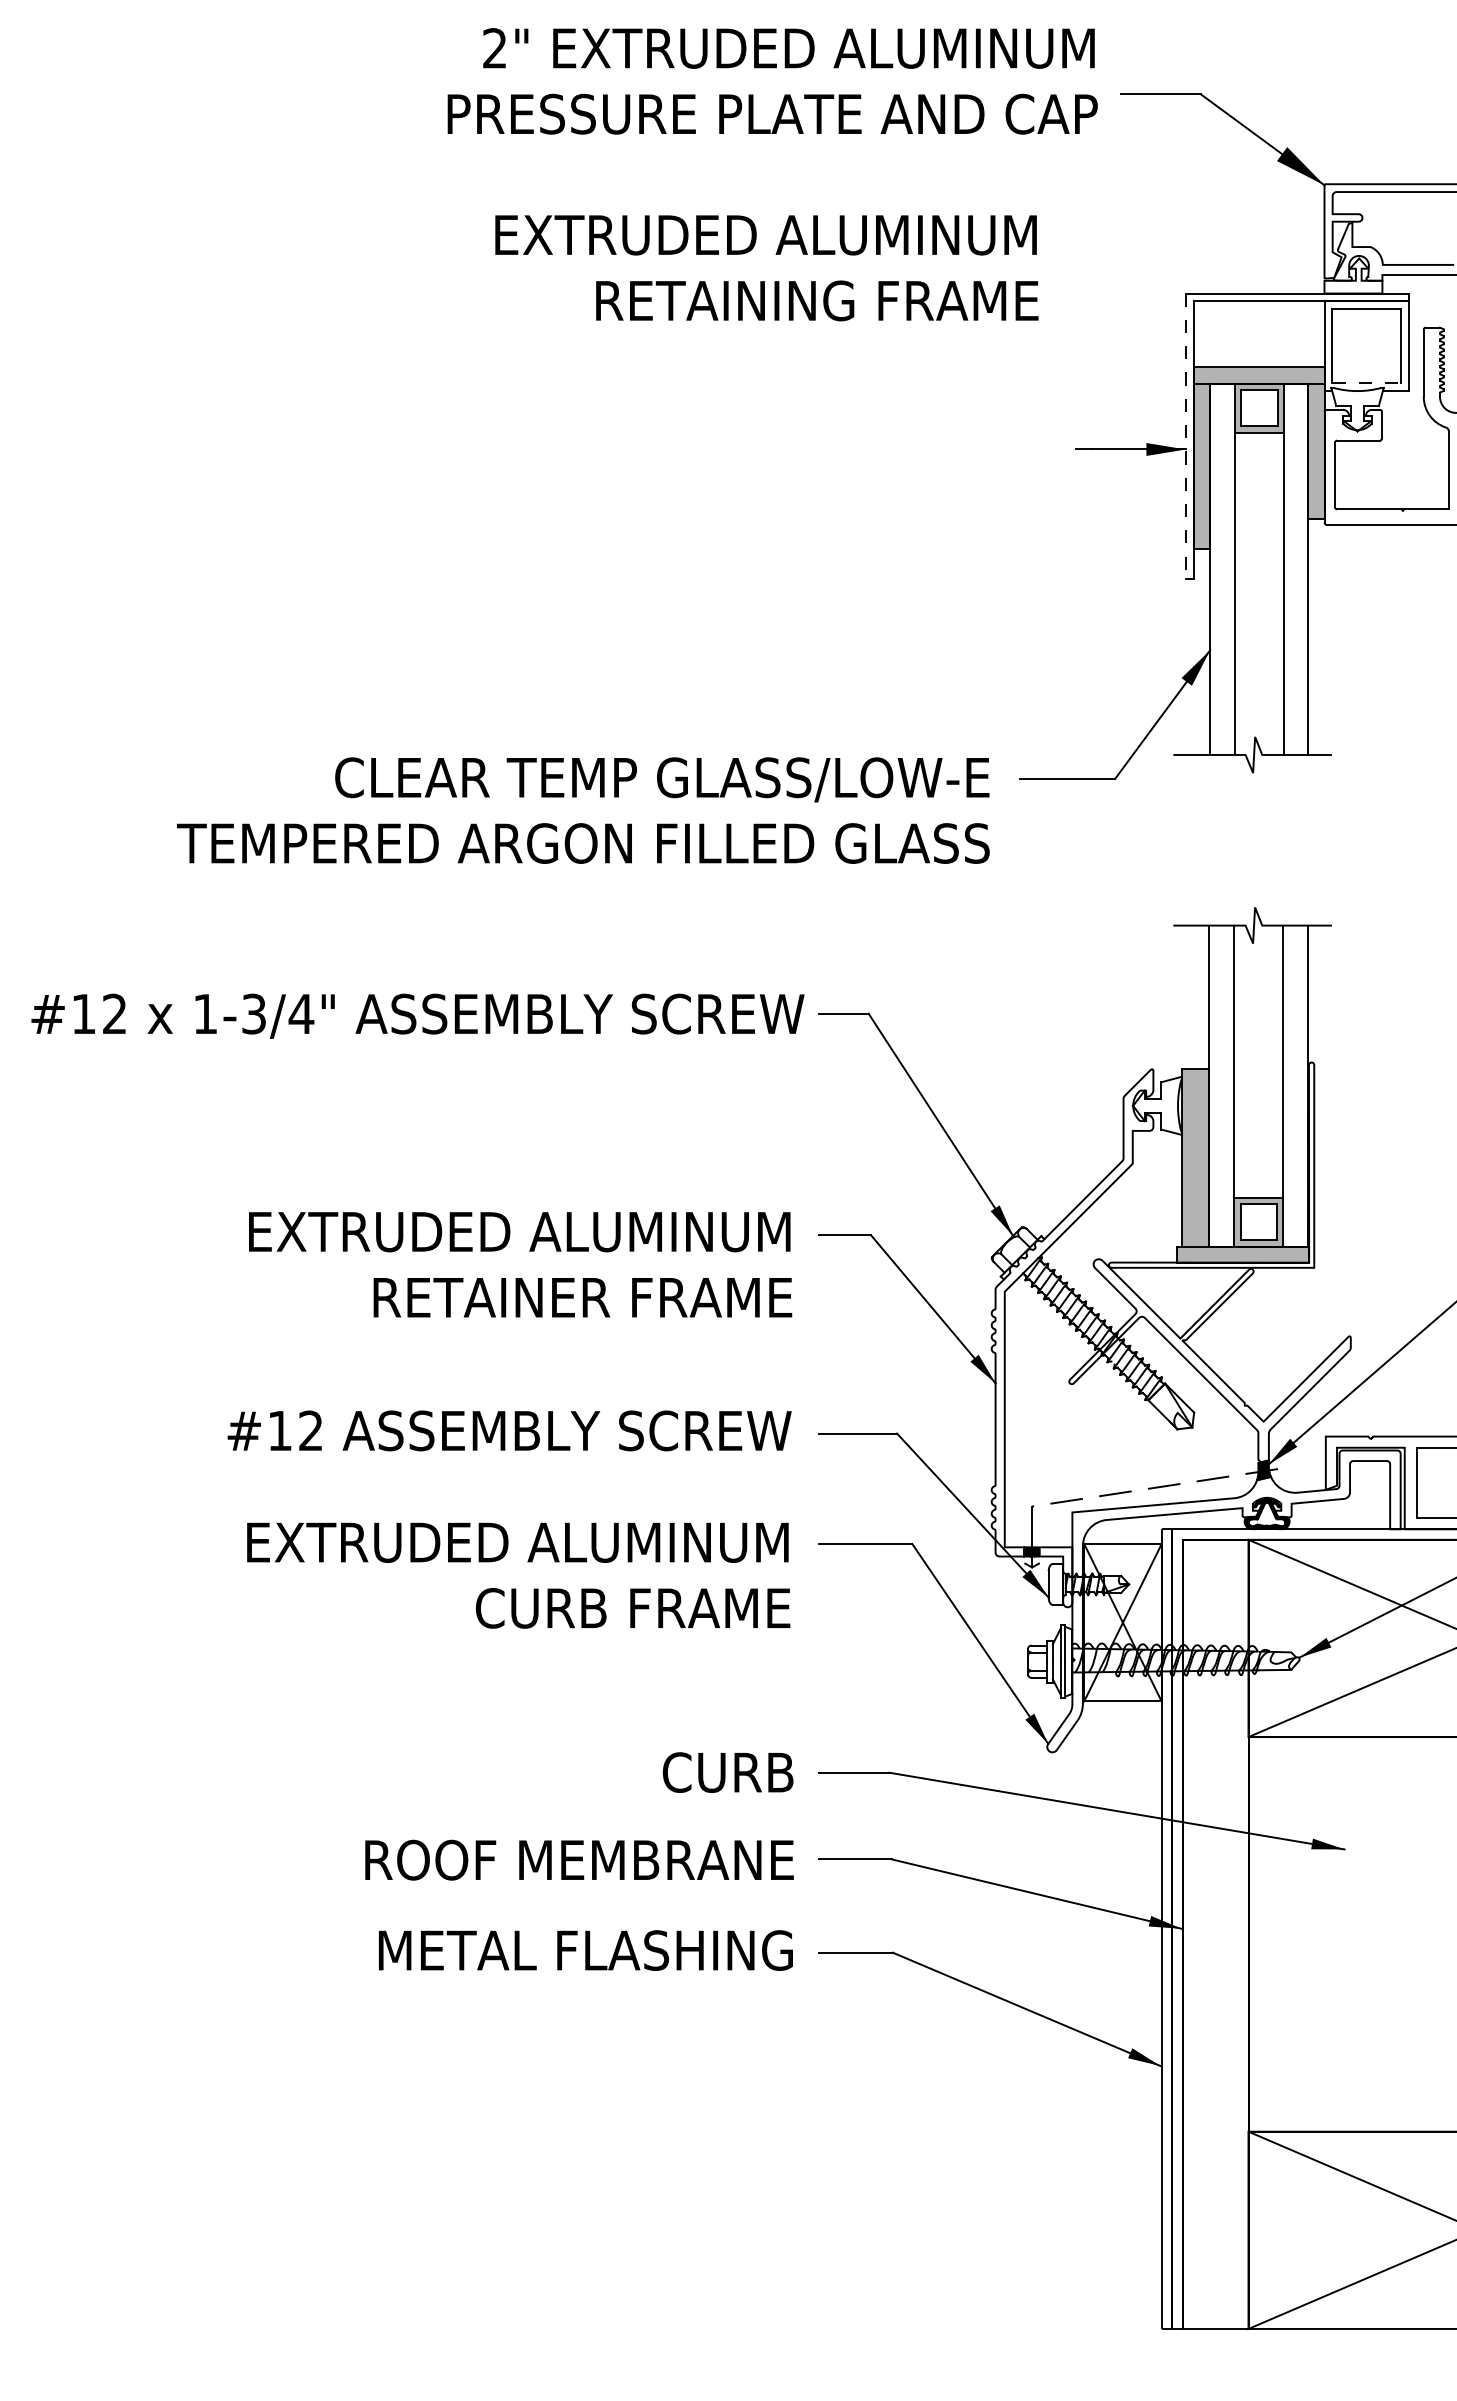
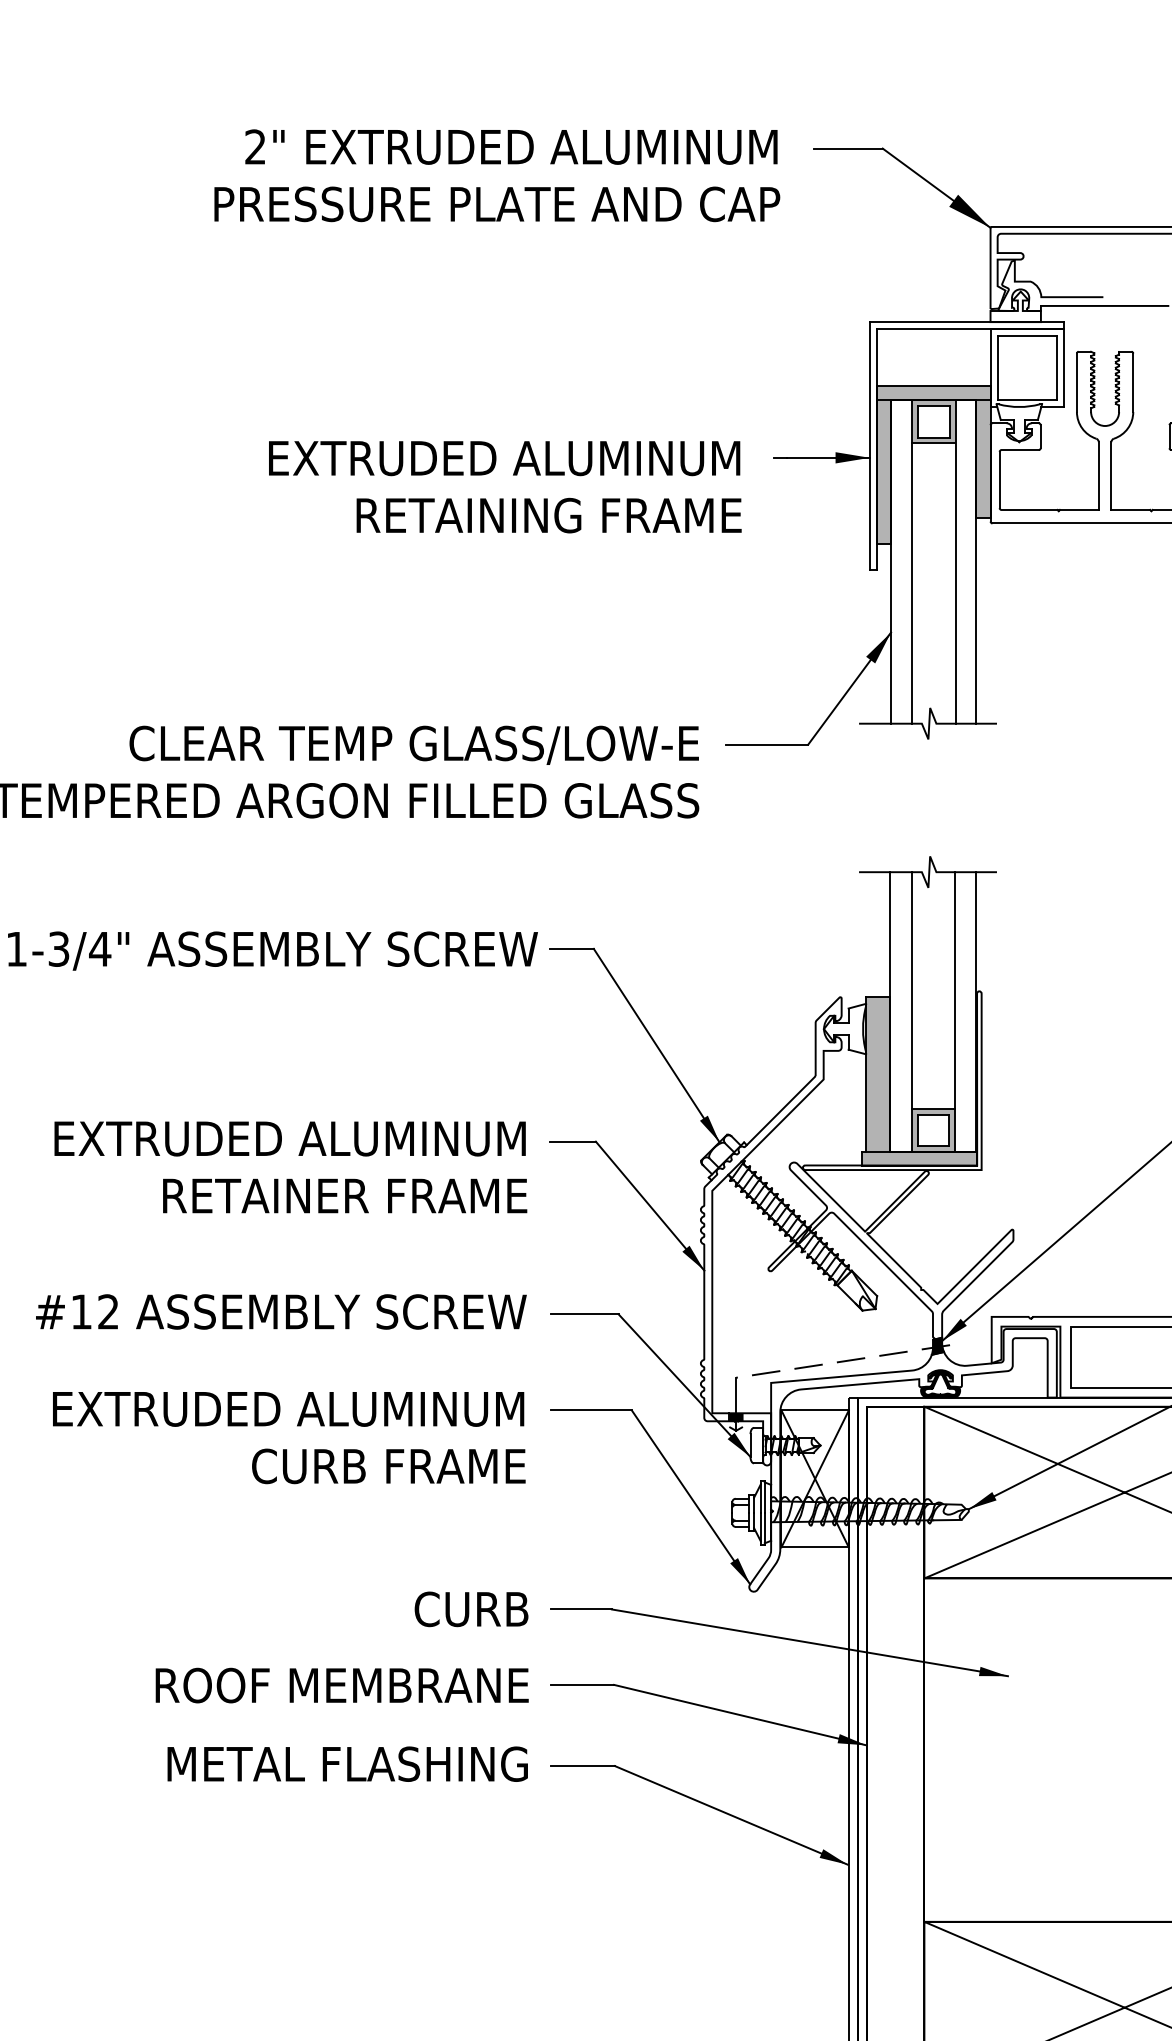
text: (772, 81) -> (497, 175), moved
text: (766, 268) -> (504, 487), moved
line: (1367, 383) -> (1027, 400), dashed -> solid
line: (1185, 436) -> (869, 446), dashed -> solid

